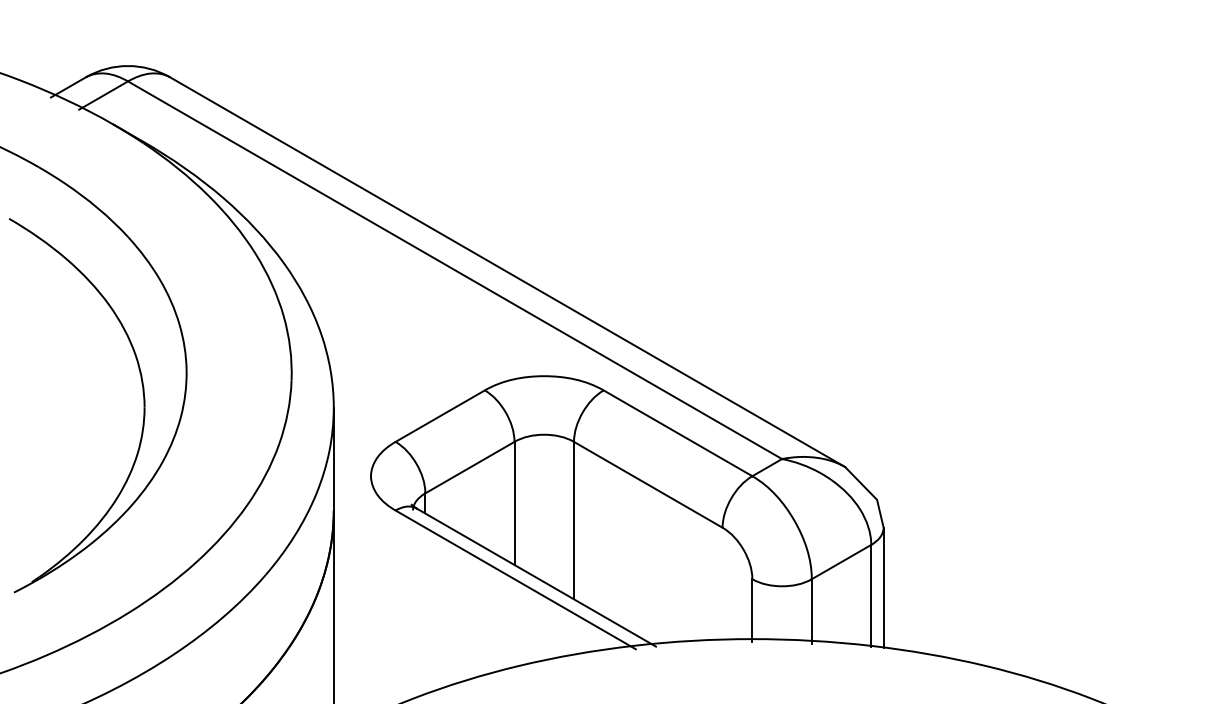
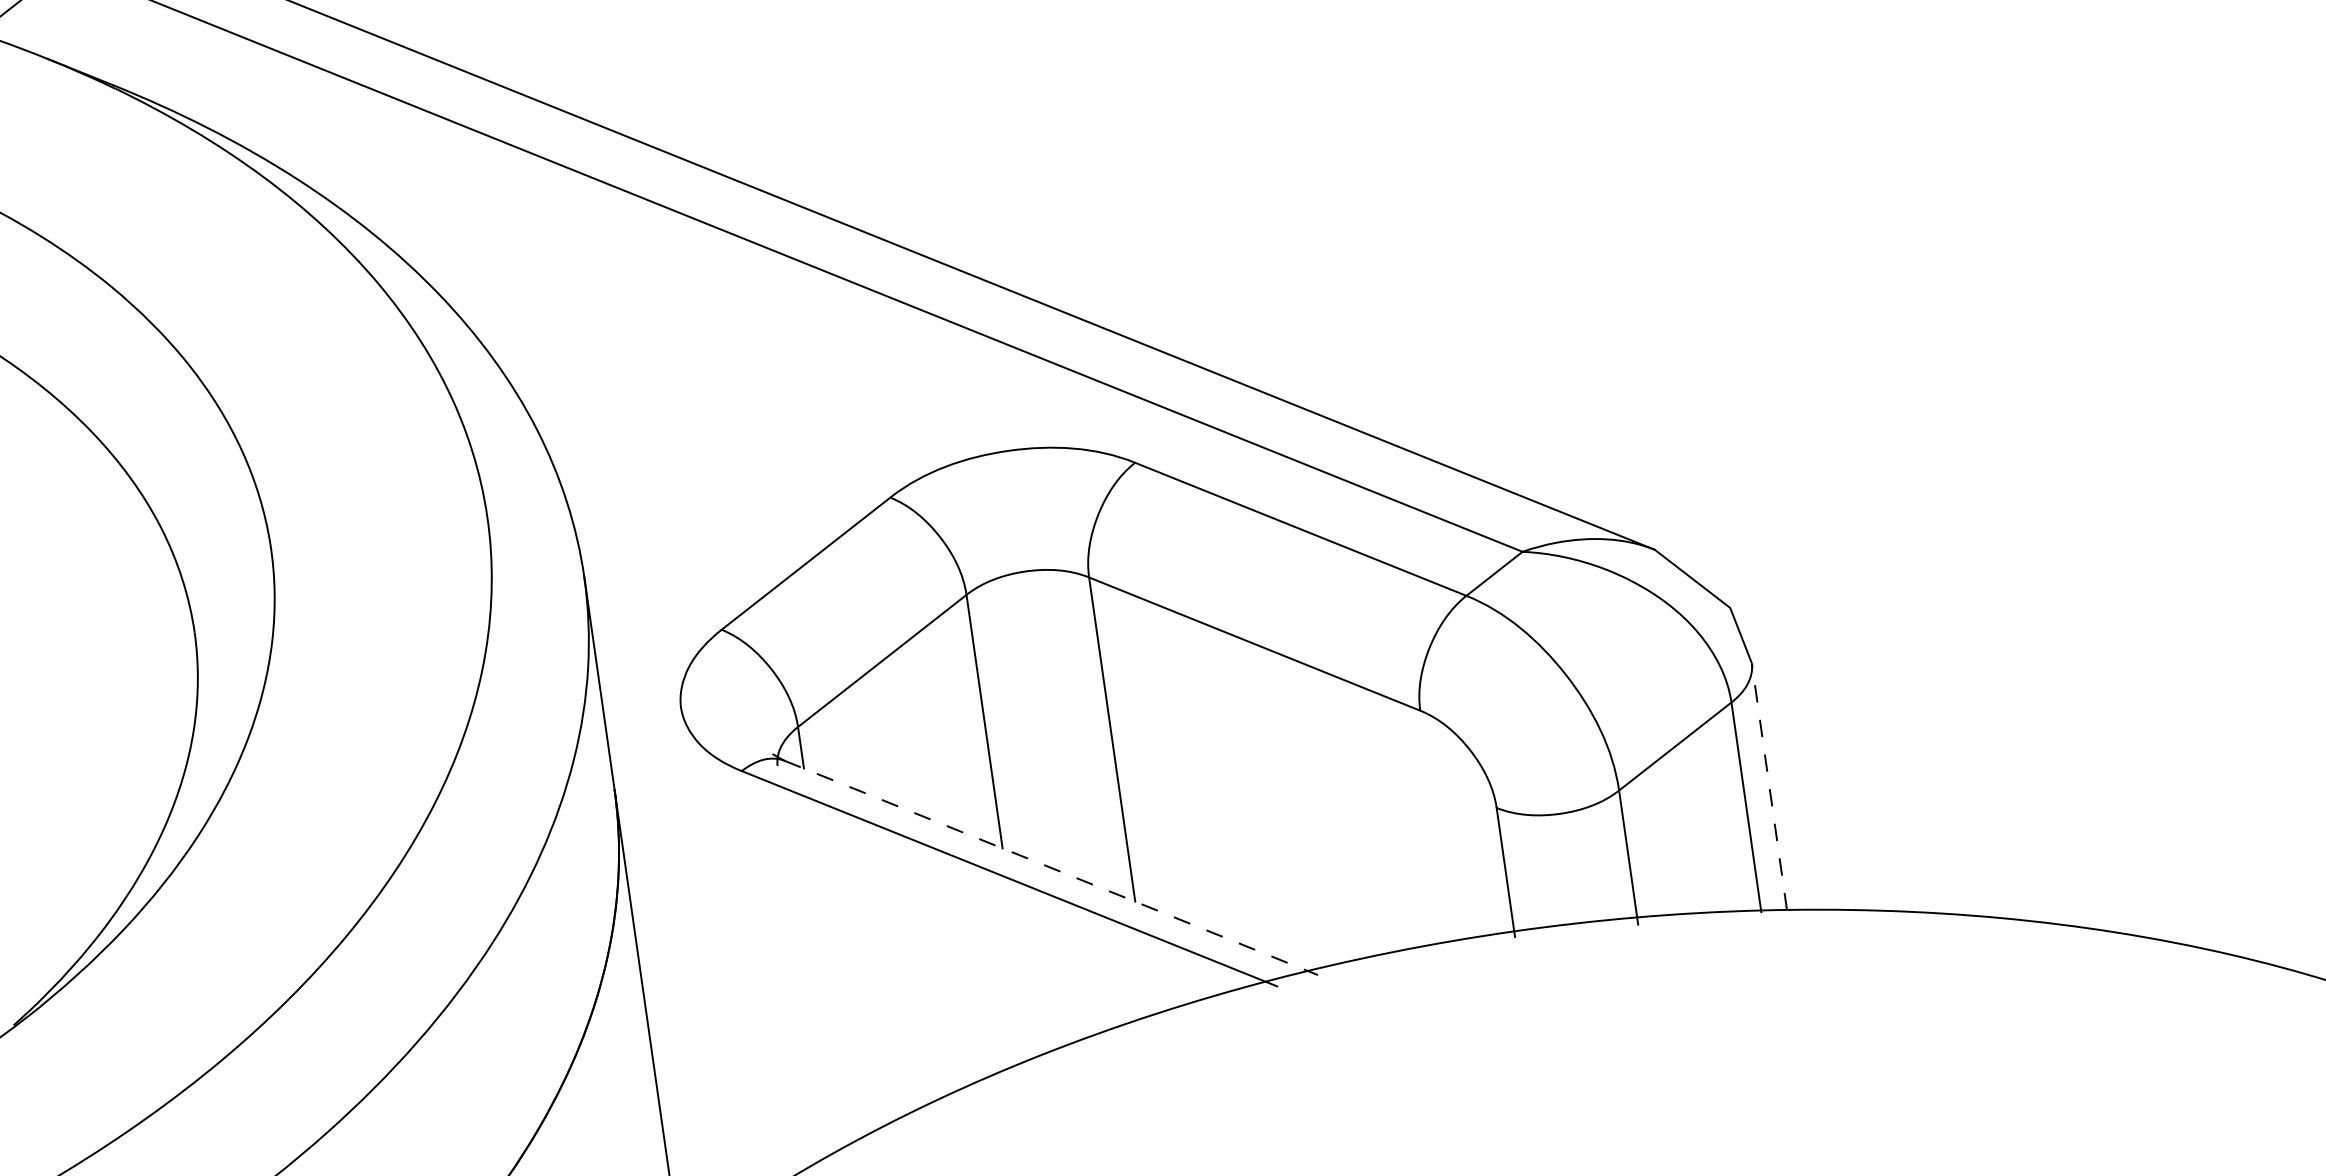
line: (536, 577) -> (1051, 867), solid -> dashed
line: (883, 587) -> (1769, 786), solid -> dashed

